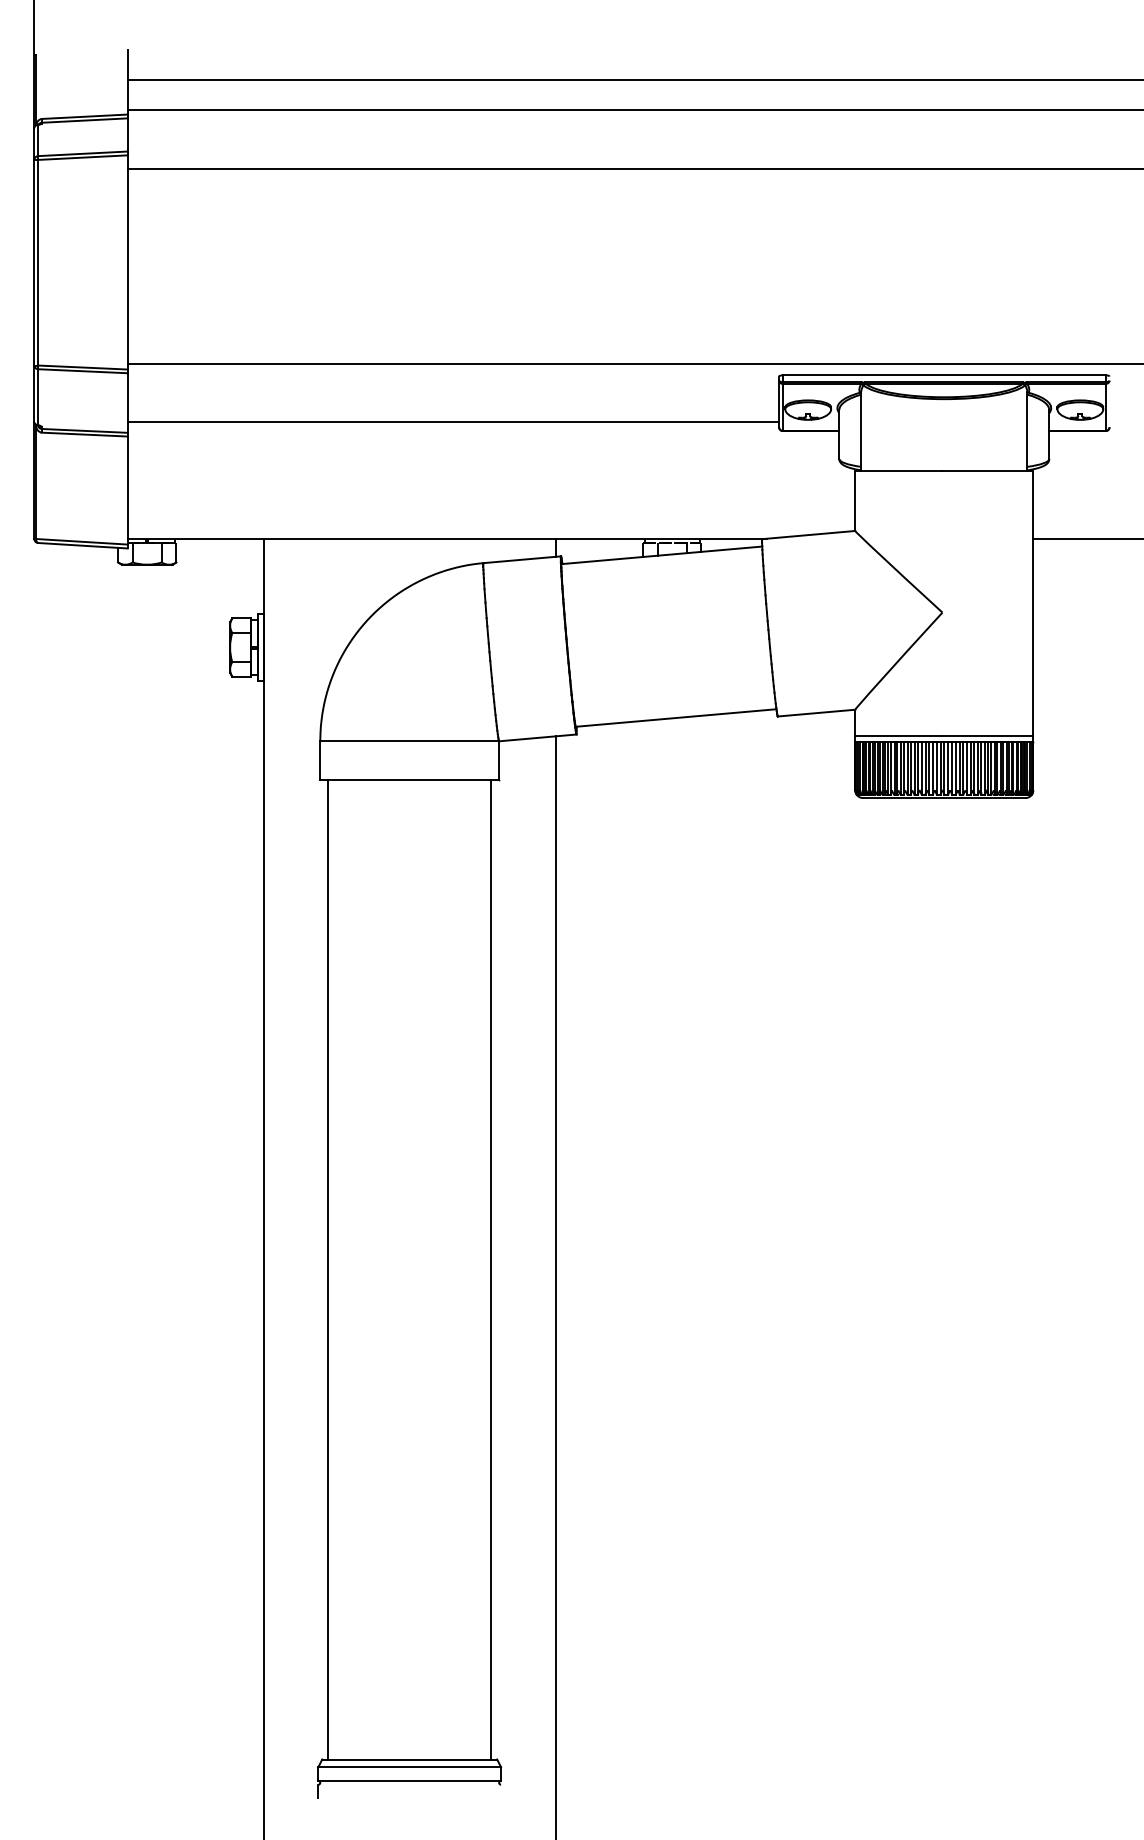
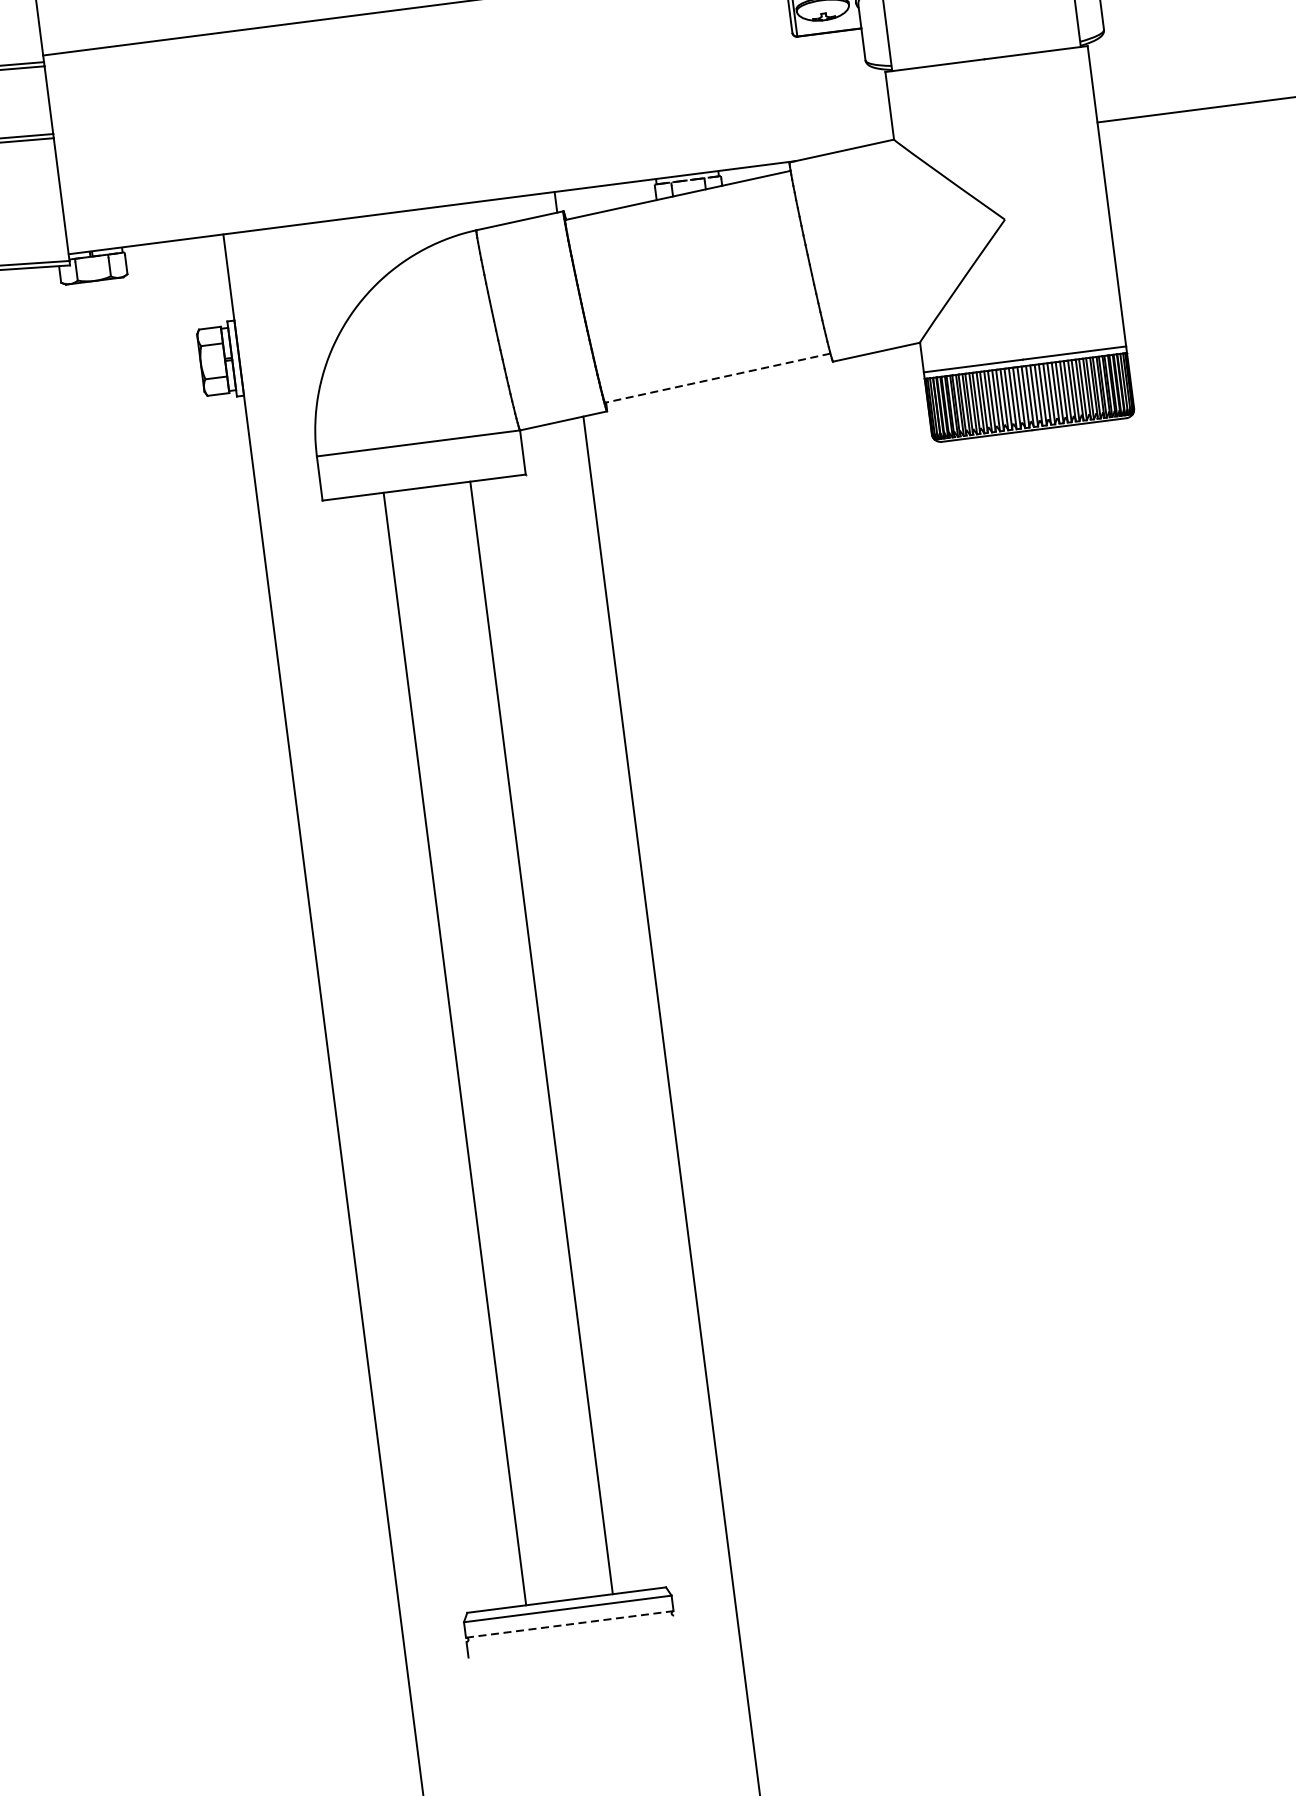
line: (453, 422) -> (421, 74), removed
line: (676, 718) -> (718, 378), solid -> dashed
line: (328, 1269) -> (455, 1048), moved
line: (491, 1269) -> (541, 1037), moved
line: (410, 1780) -> (570, 1623), solid -> dashed

